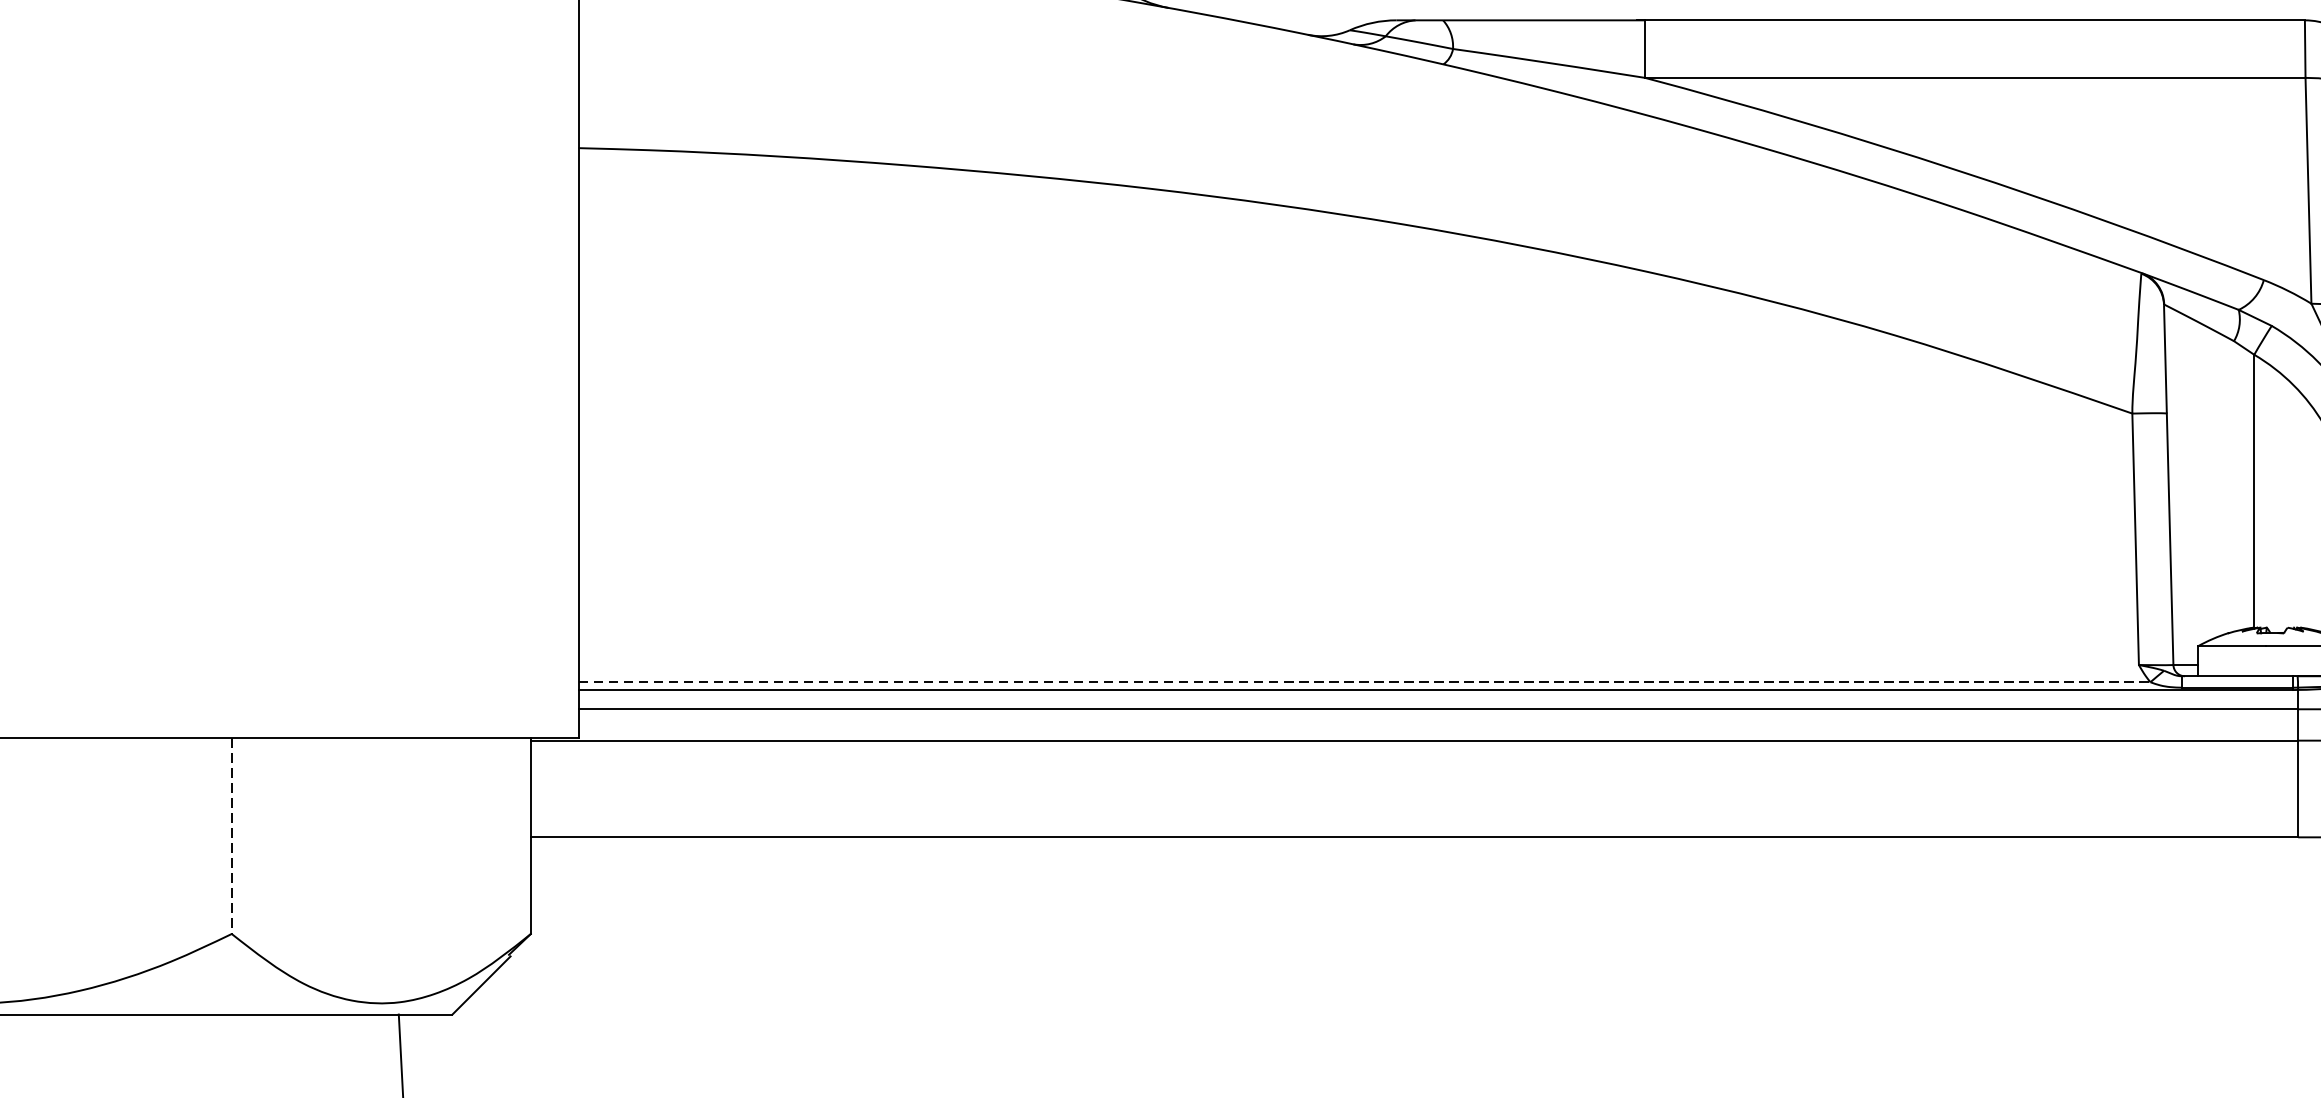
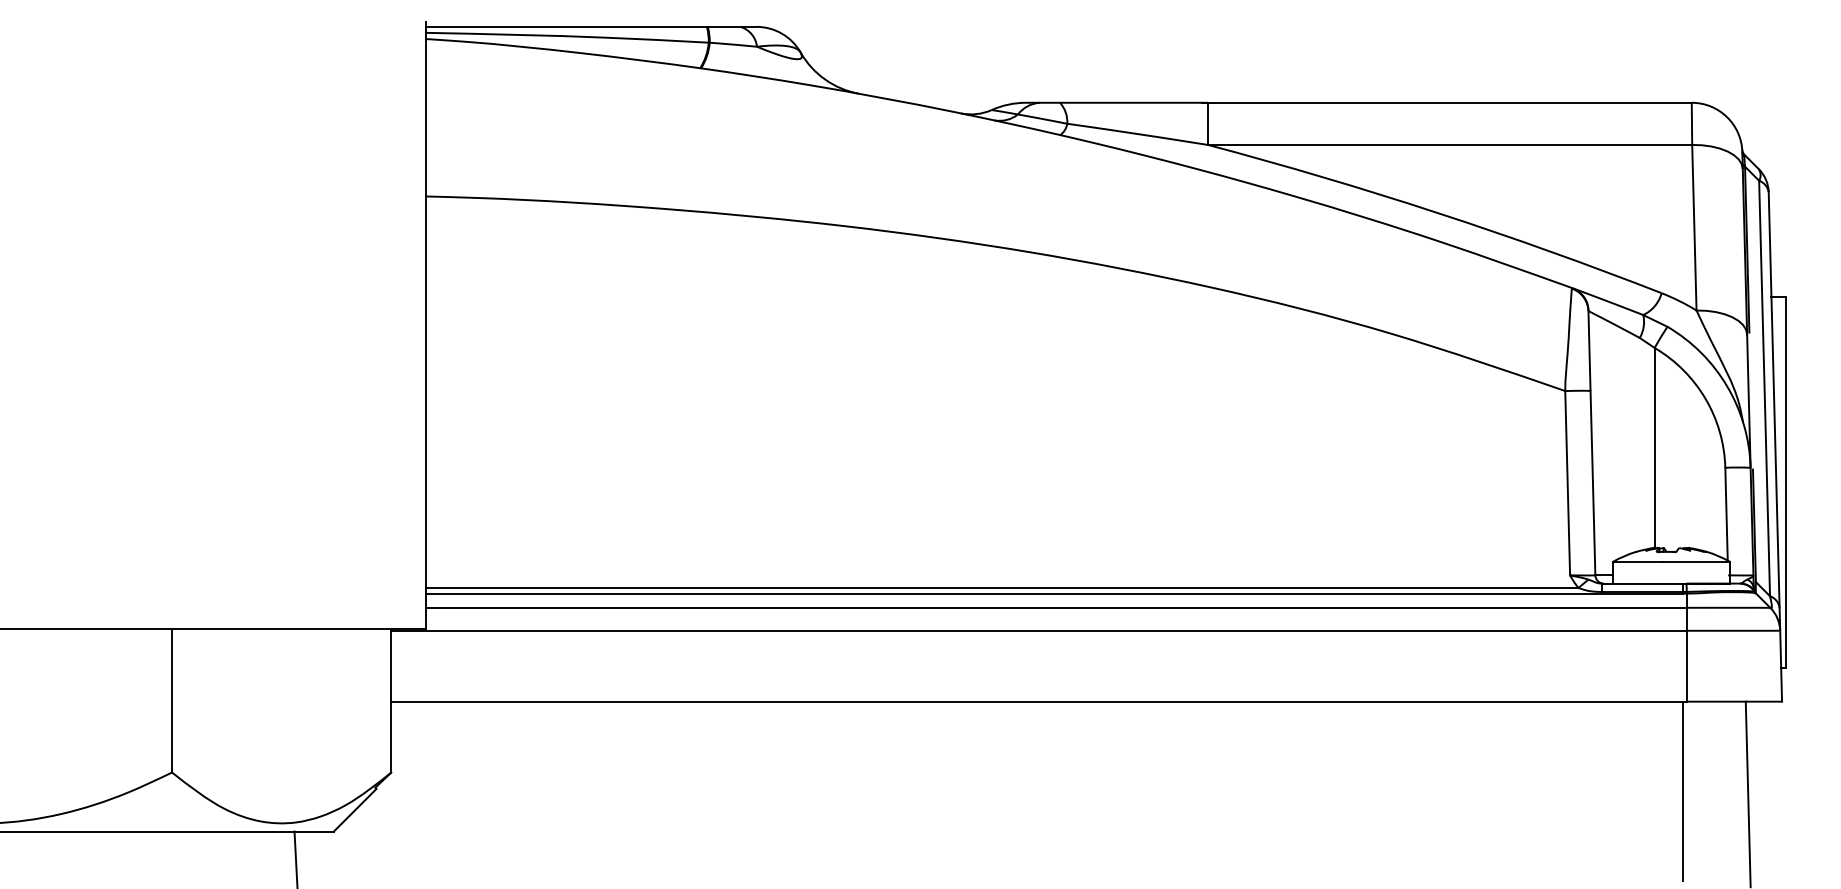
line: (1364, 681) -> (1002, 587), dashed -> solid
line: (232, 835) -> (172, 700), dashed -> solid
line: (2293, 958) -> (1683, 790), added

